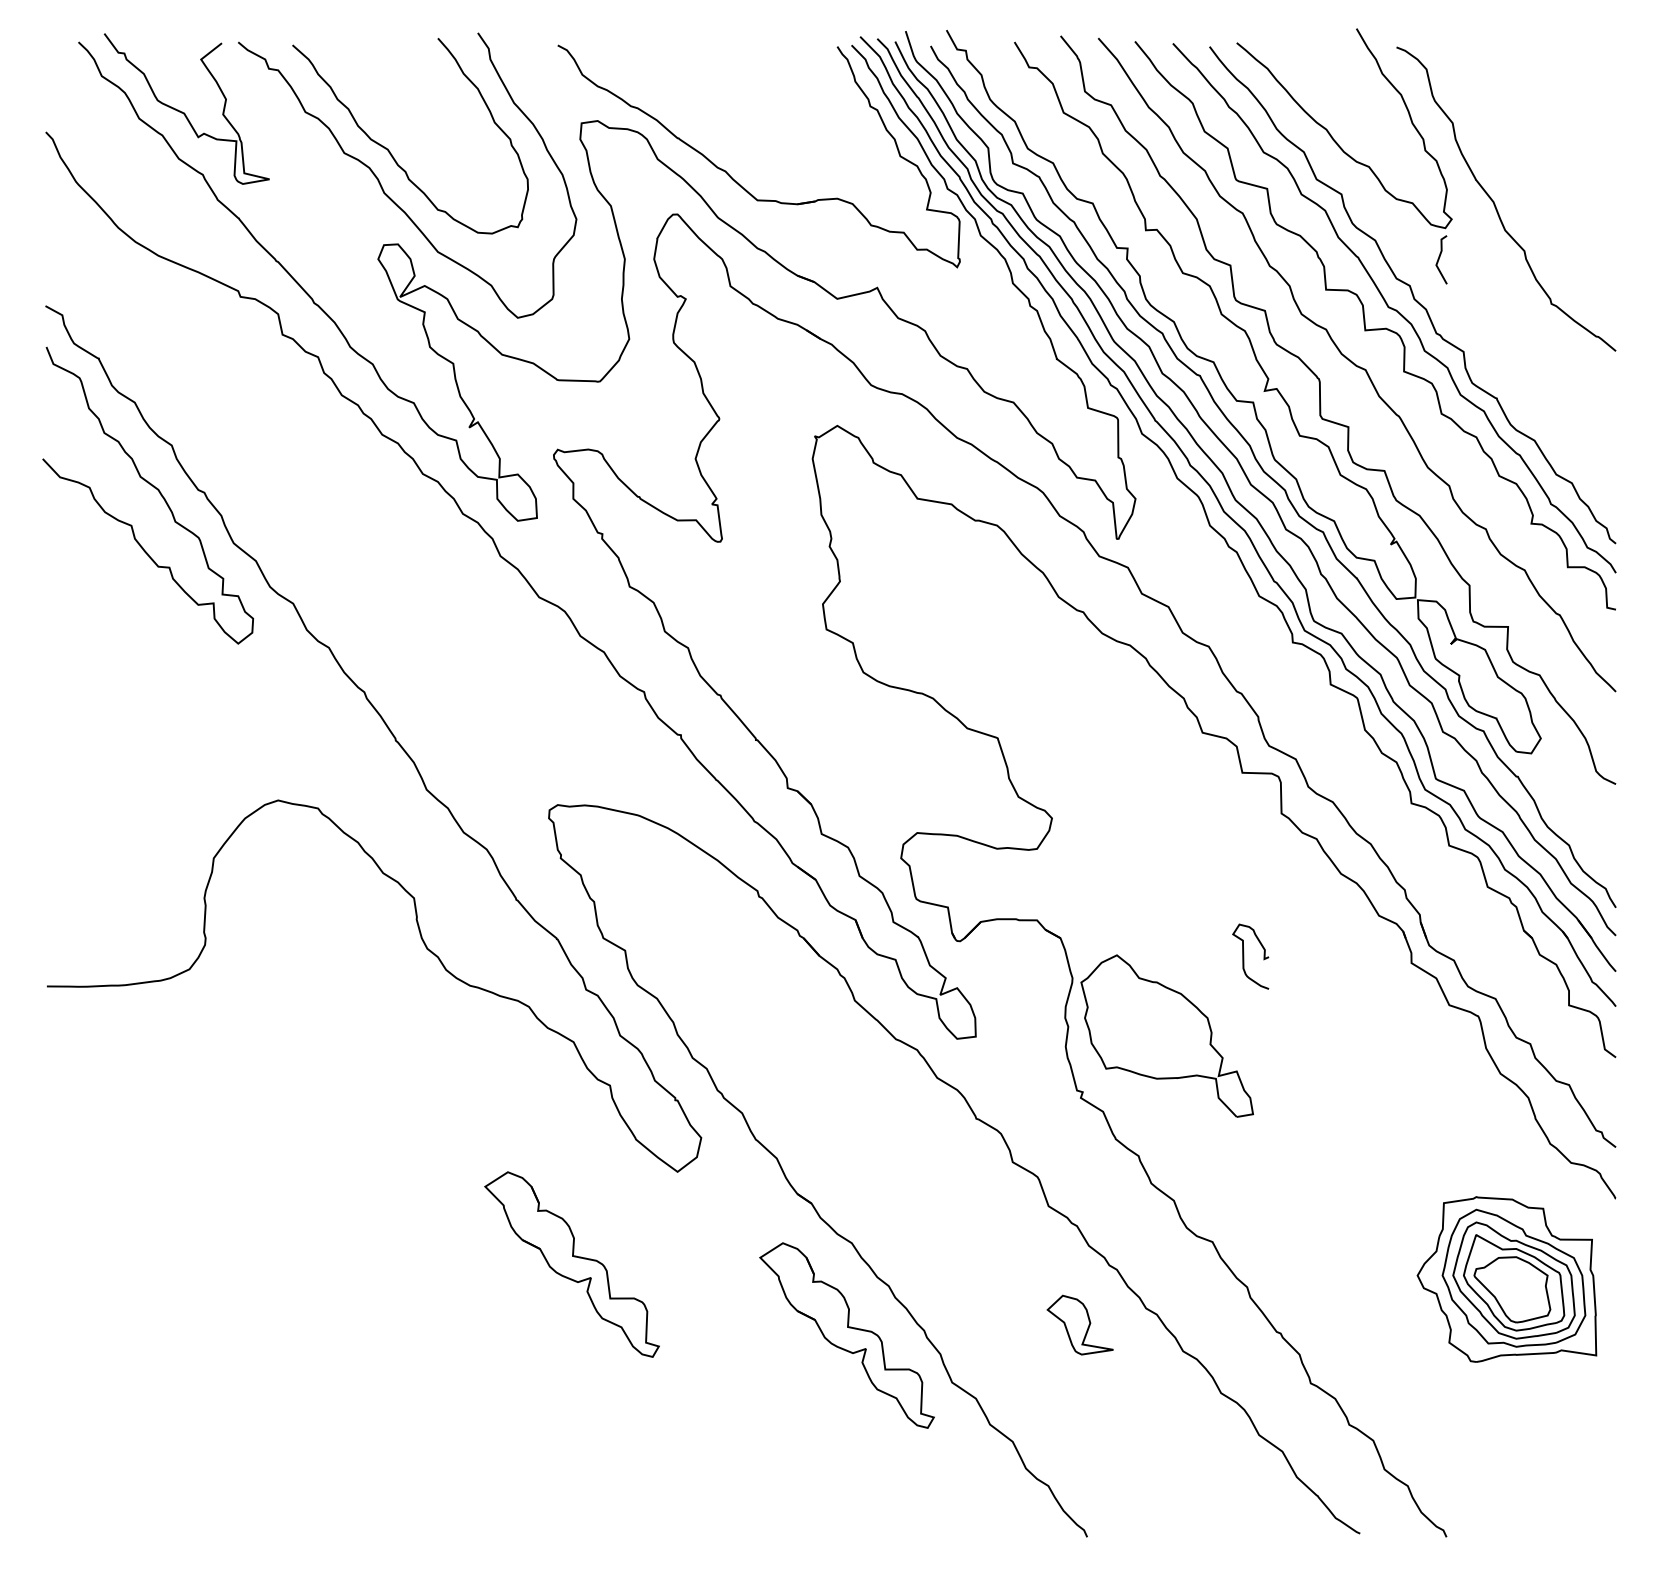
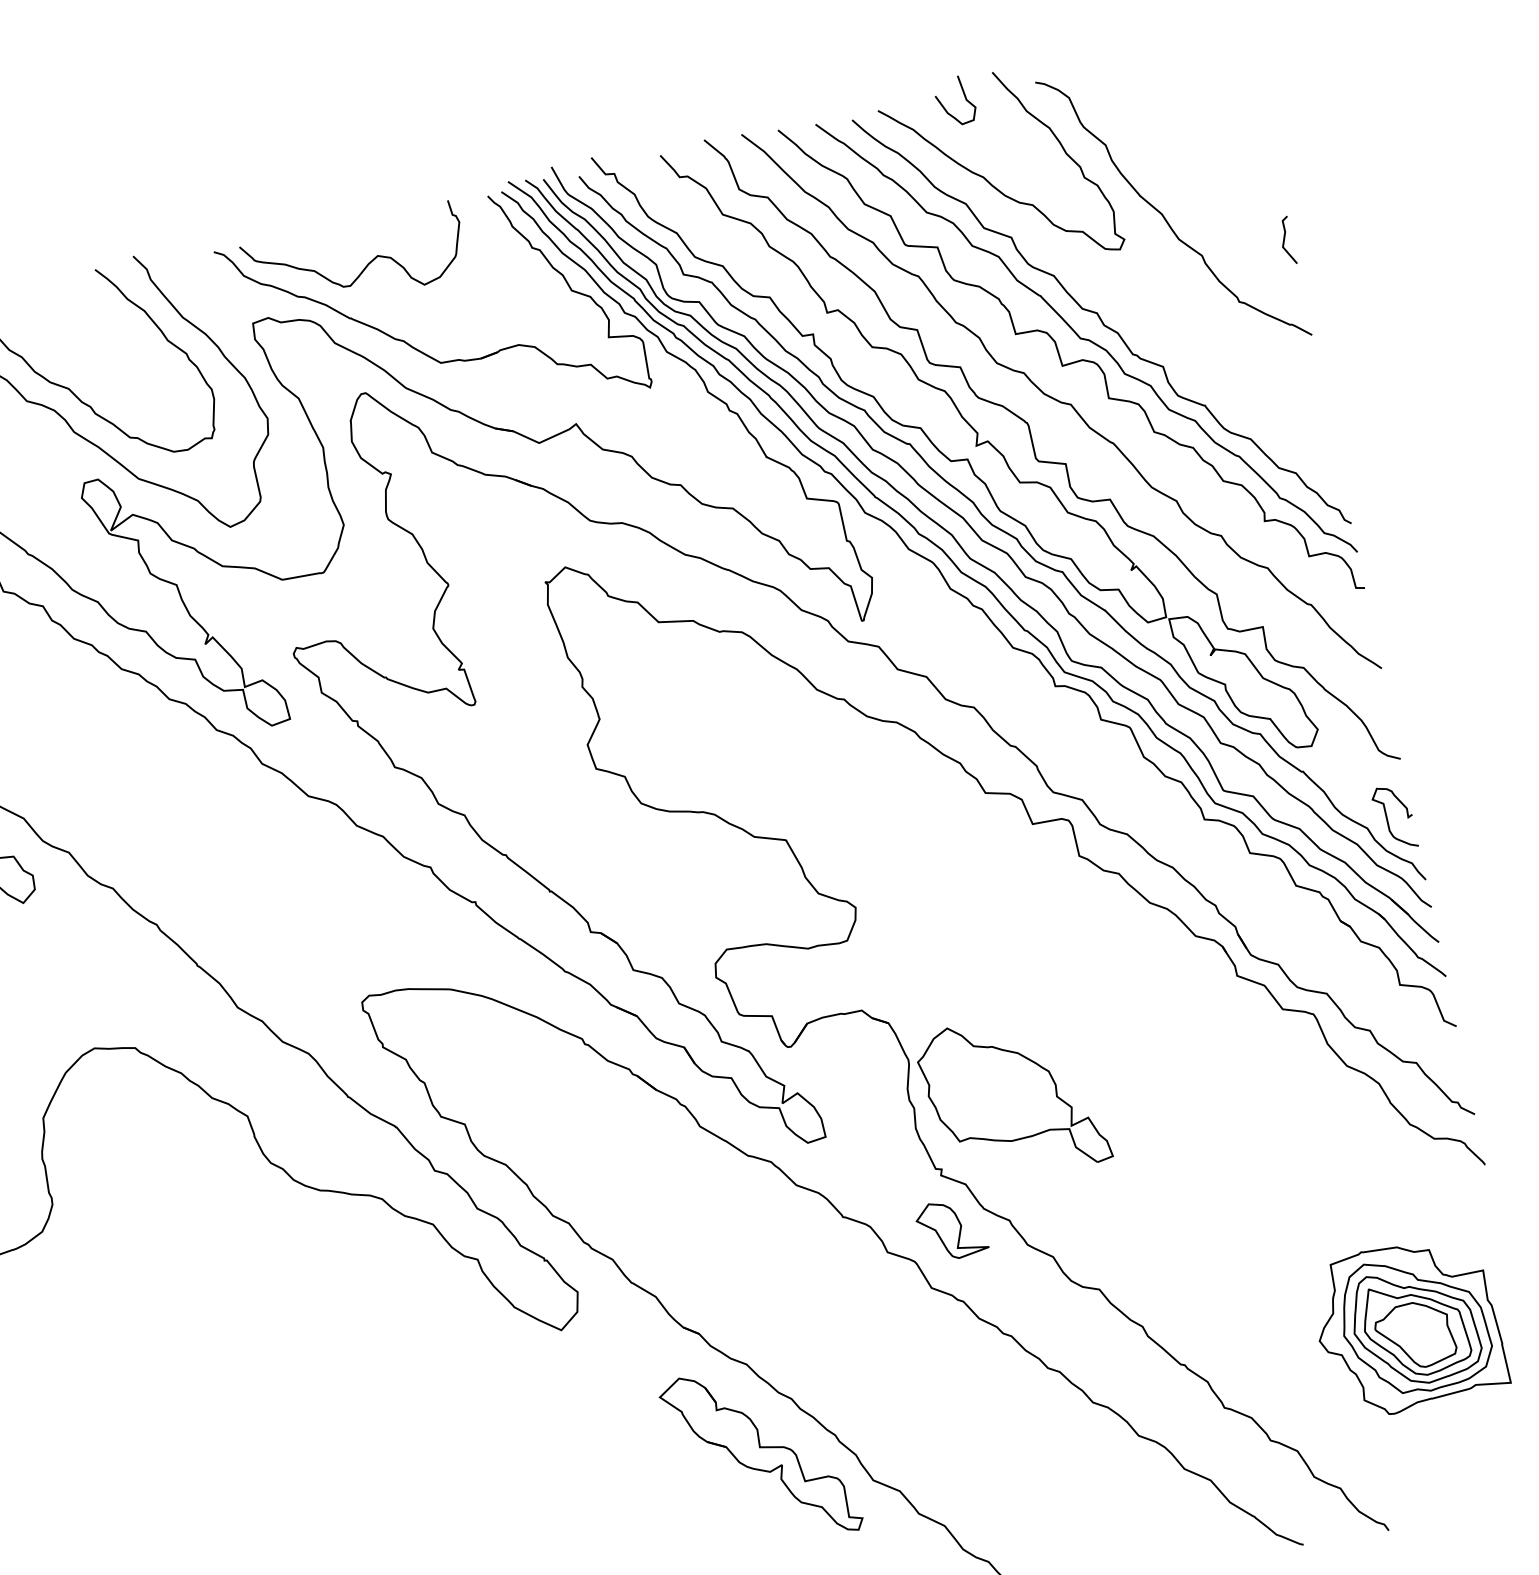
curve: (1324, 49) -> (965, 99), added
curve: (700, 92) -> (363, 269), added
line: (1439, 259) -> (1284, 240), moved
curve: (1244, 956) -> (1388, 819), moved
part: (571, 1264) -> (476, 1442), removed
part: (1506, 1279) -> (1407, 1326), moved
part: (1079, 1324) -> (950, 1229), moved

